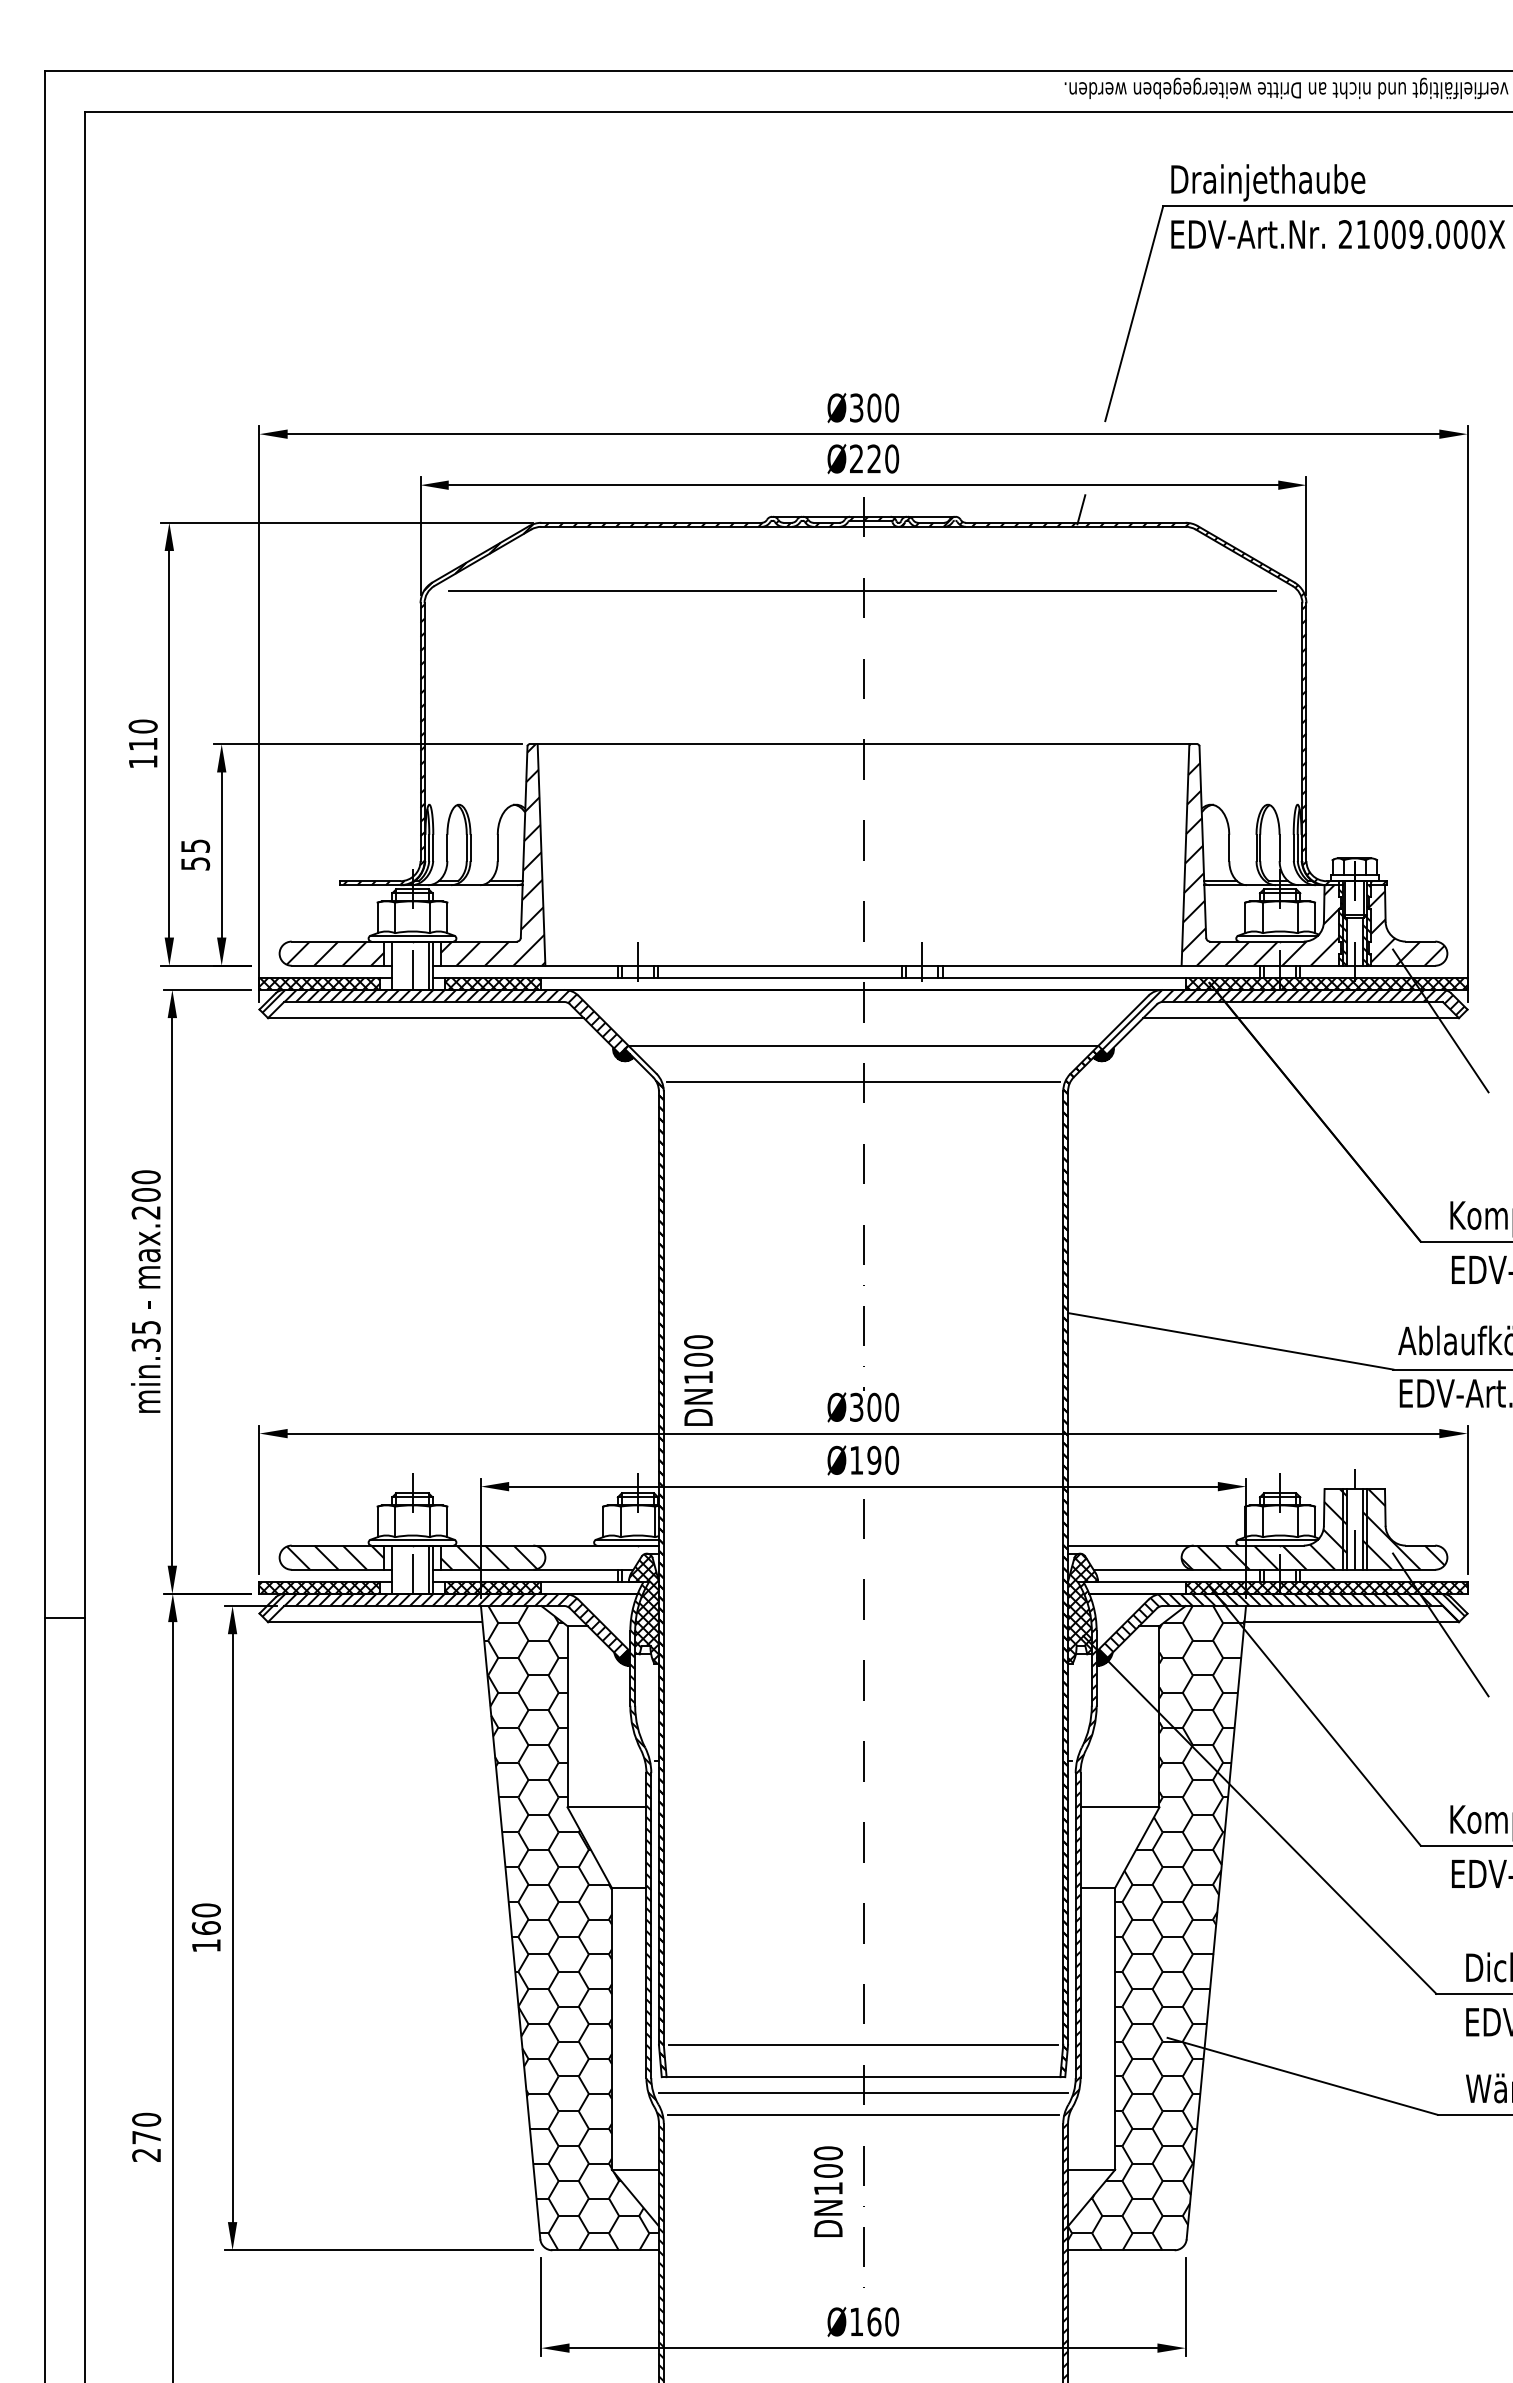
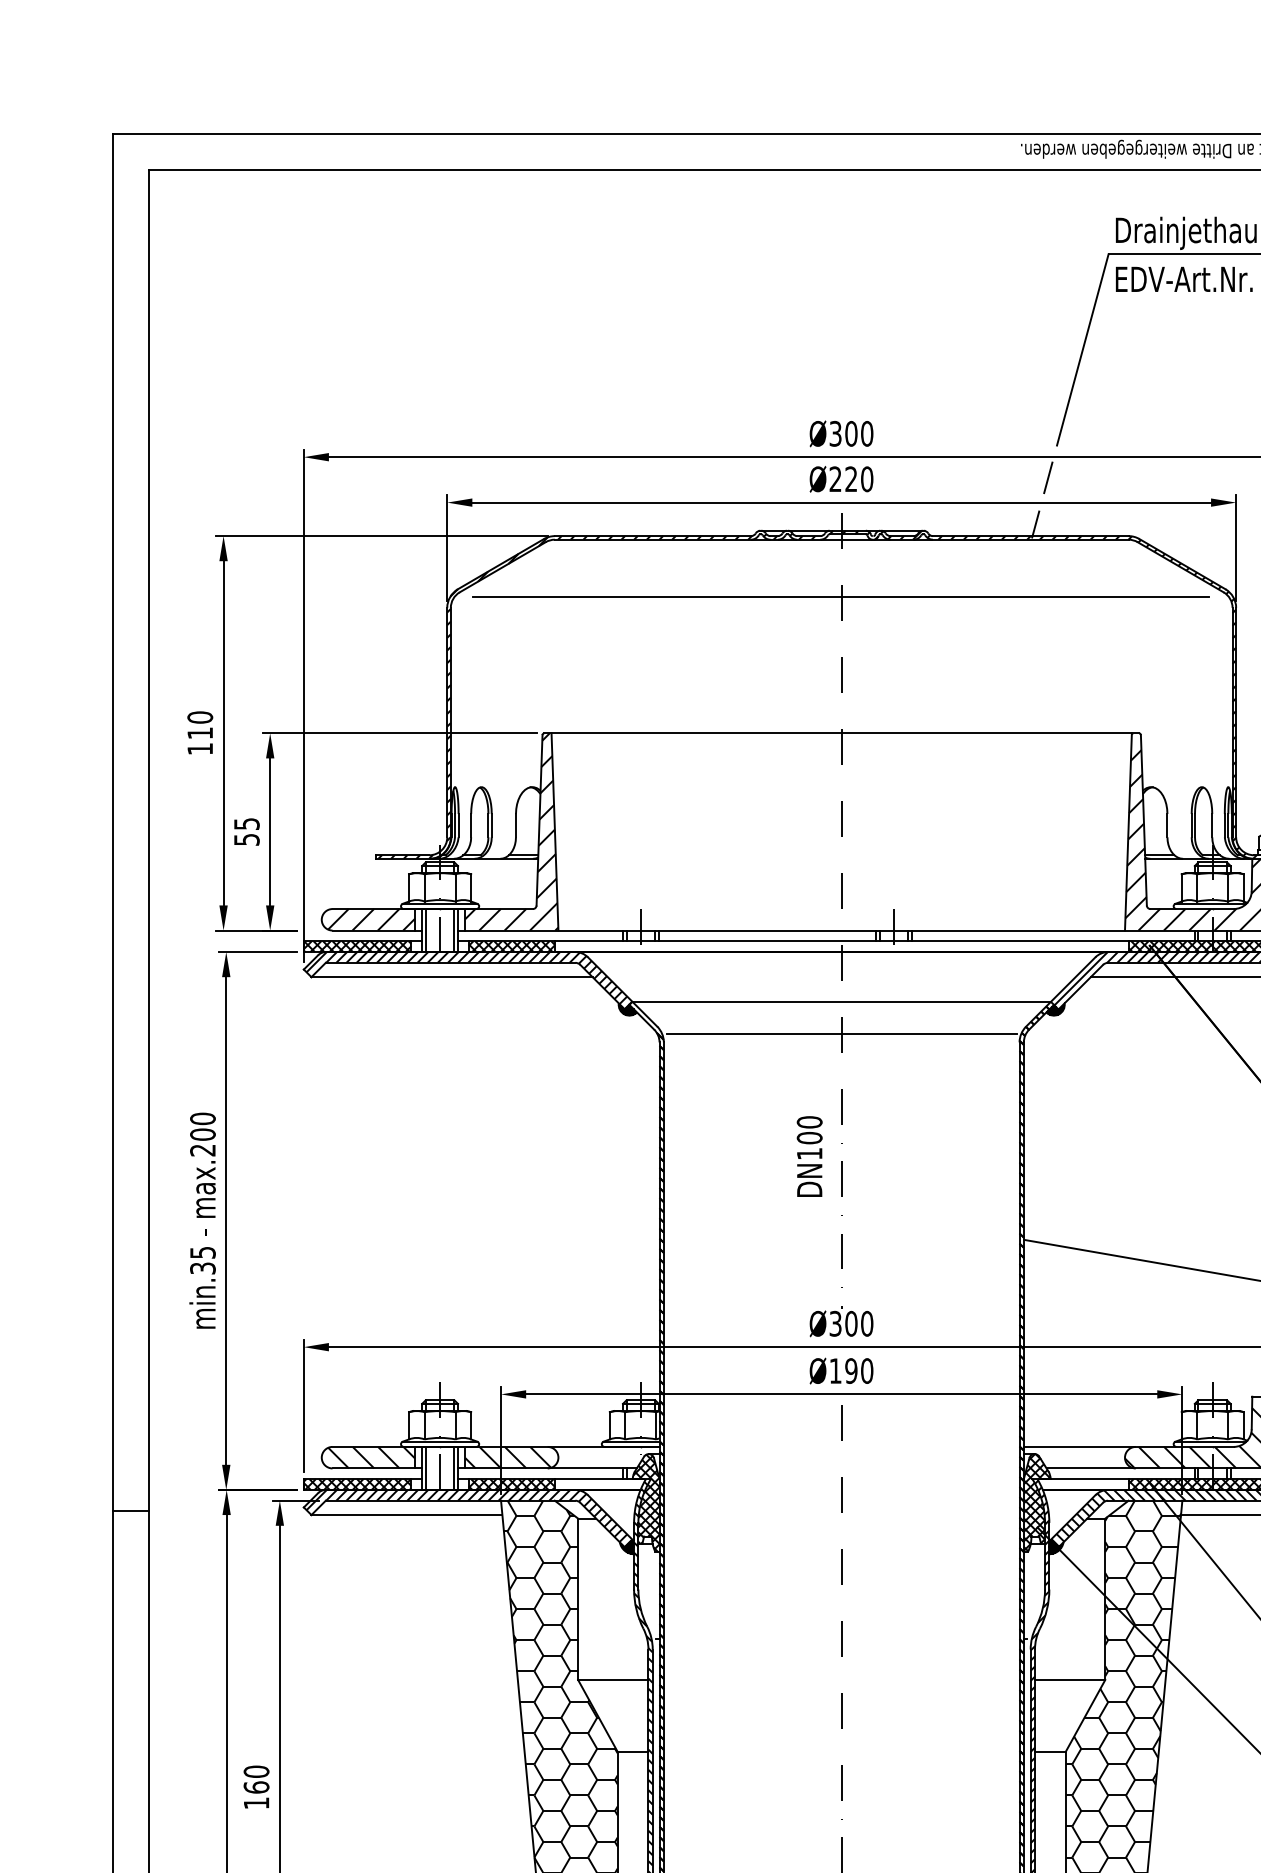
line: (1095, 457) -> (1048, 477), added
line: (396, 965) -> (425, 930), added
text: (698, 1380) -> (809, 1156), moved
line: (396, 1569) -> (425, 1468), added

